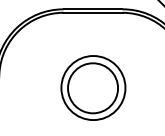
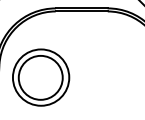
part: (93, 87) -> (41, 77), moved

